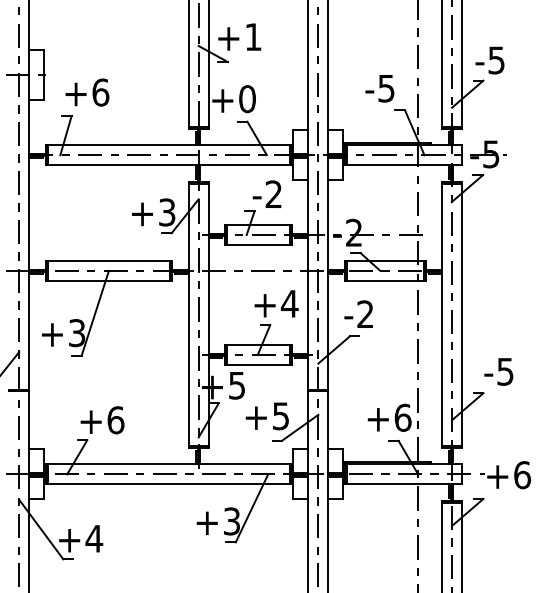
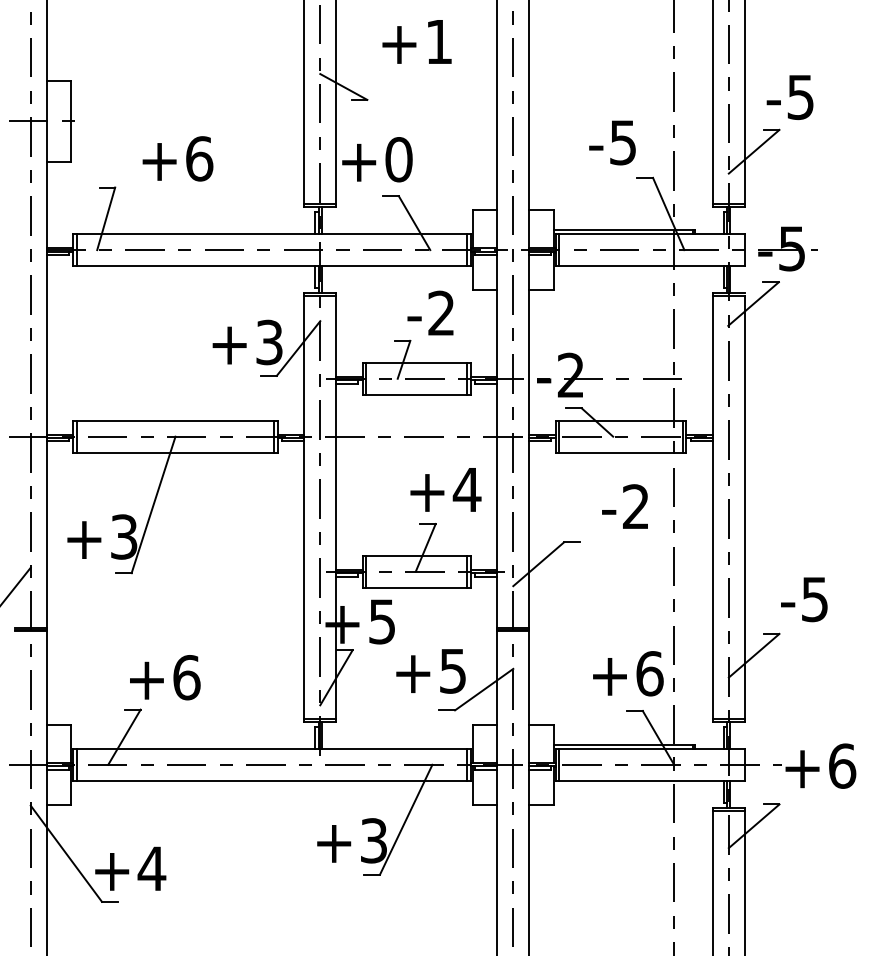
text: (239, 36) -> (416, 40), moved
text: (87, 92) -> (178, 158), moved
text: (358, 313) -> (624, 505), moved

